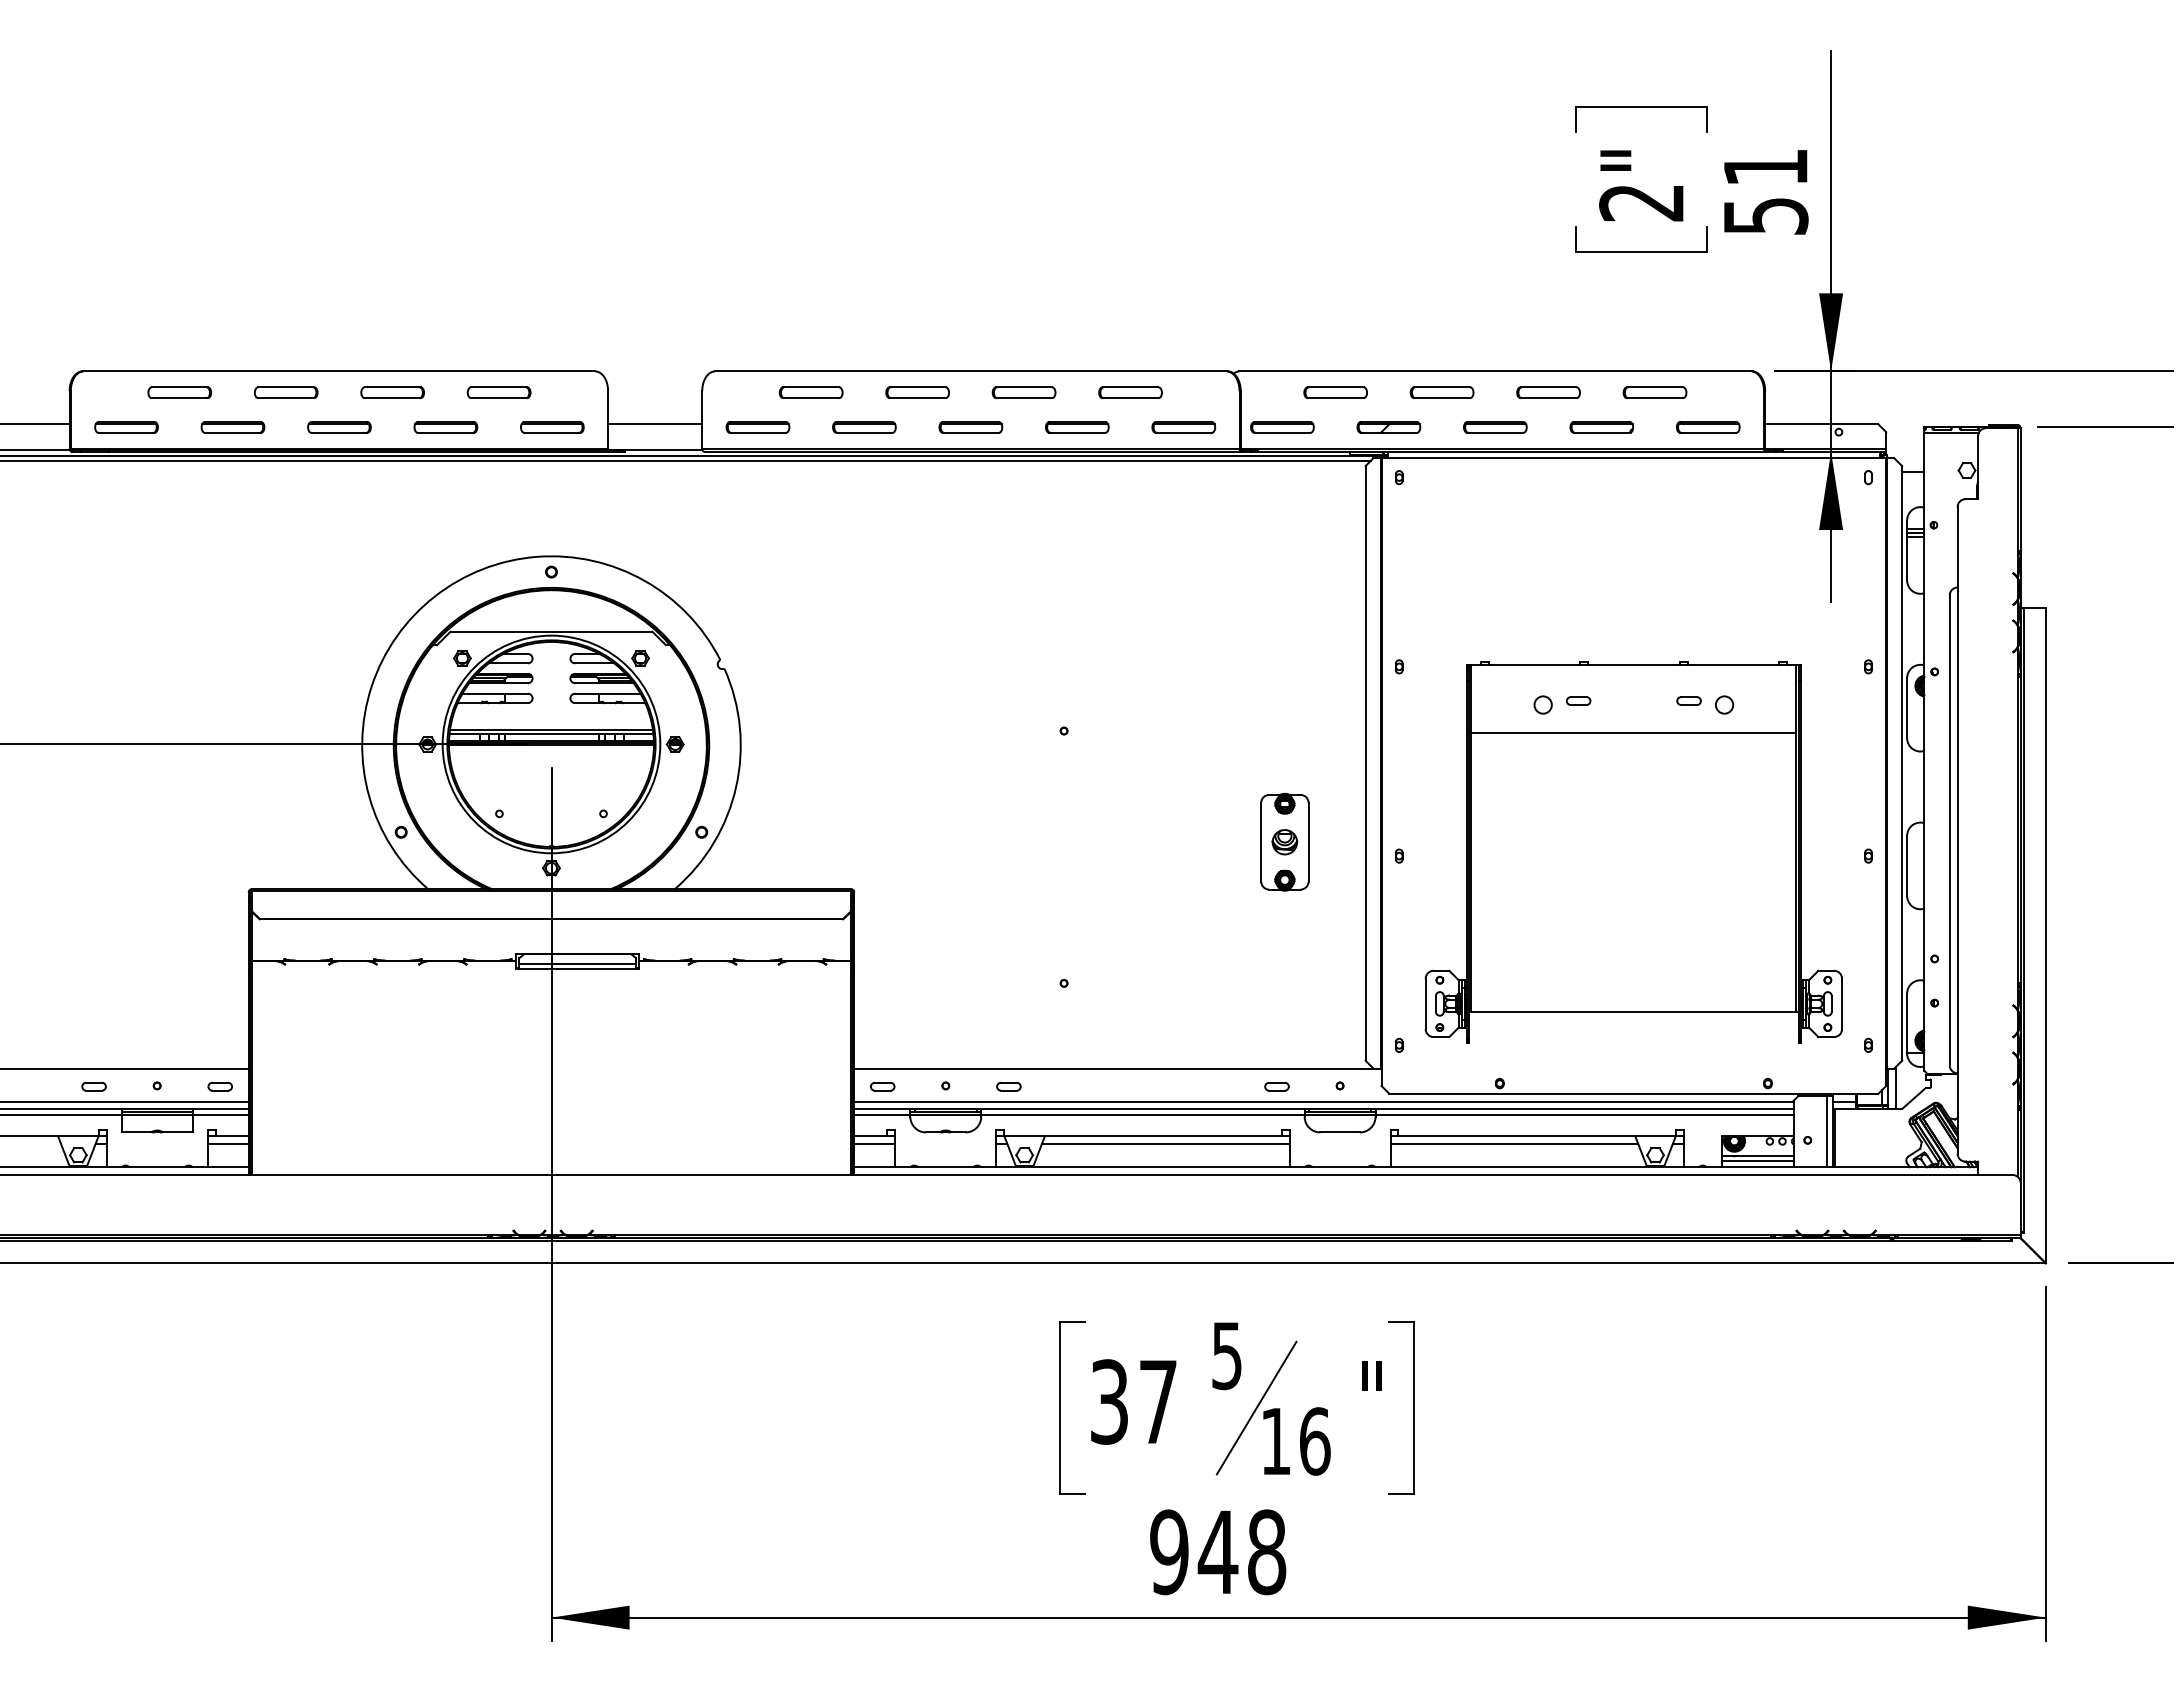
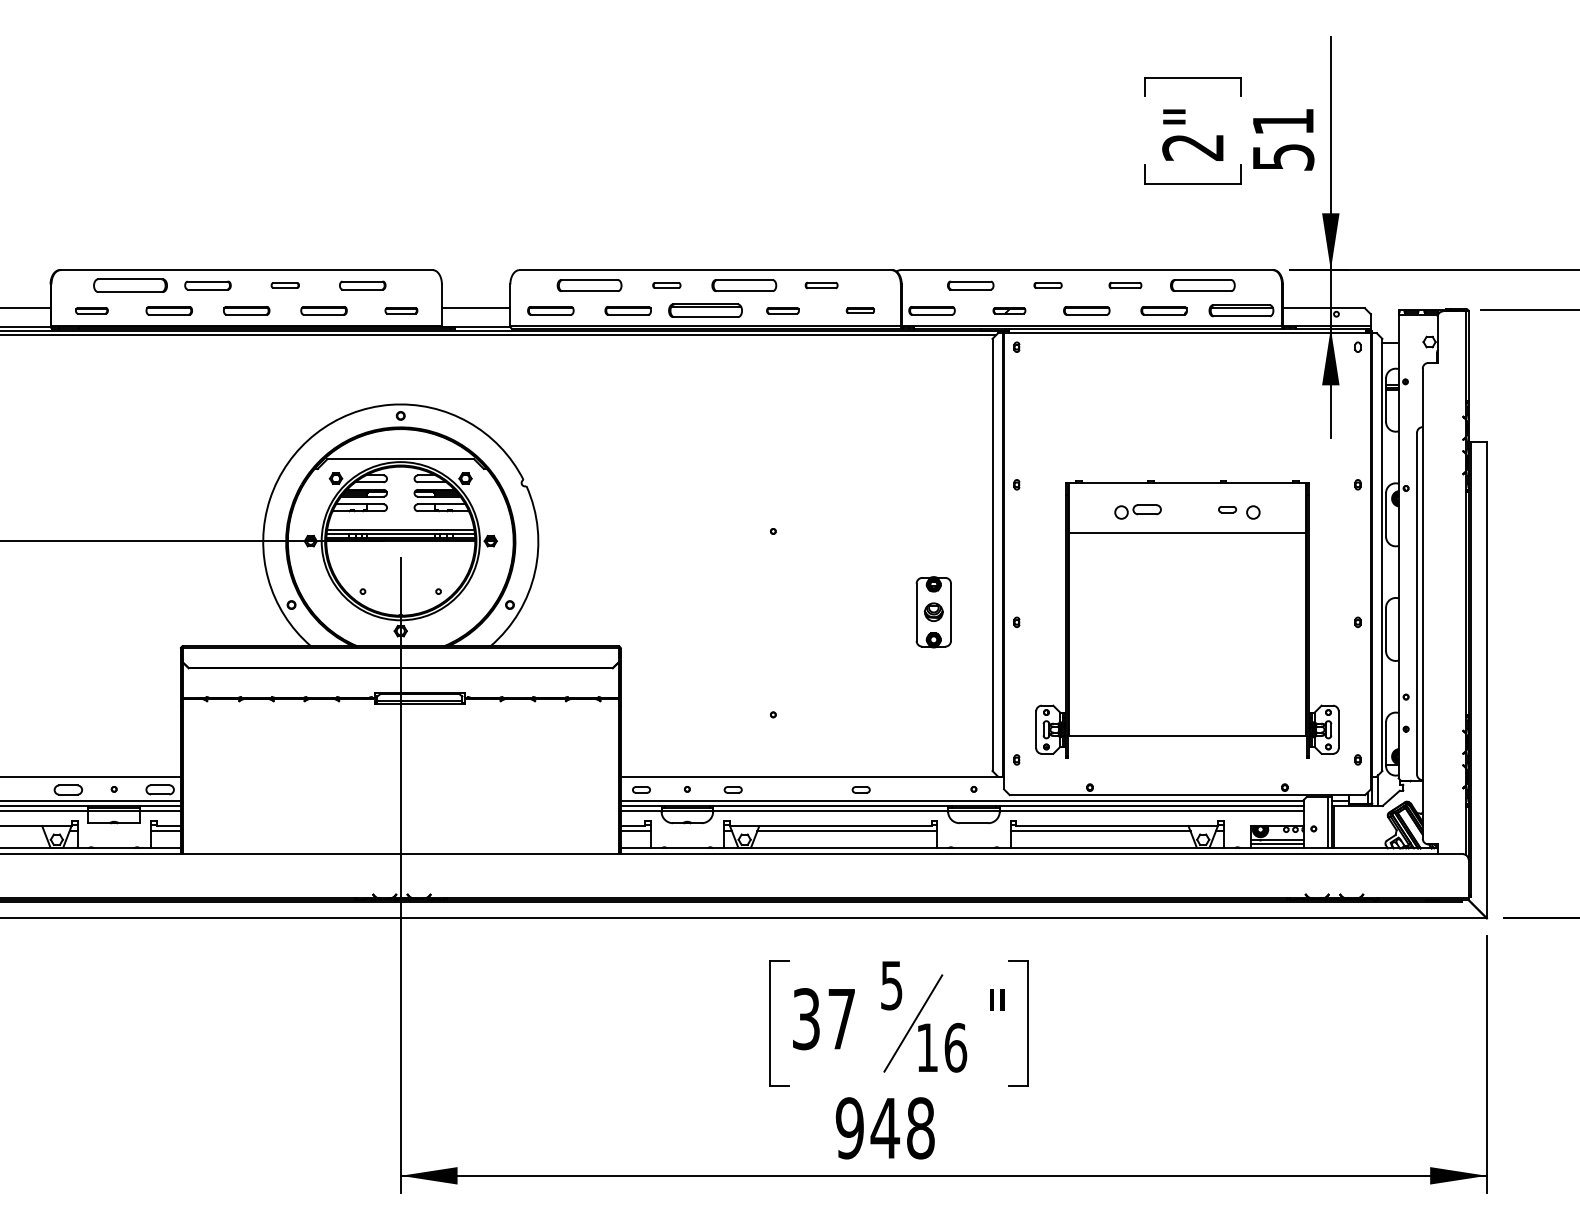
part: (179, 392) -> (130, 285), size x1.6
part: (392, 392) -> (285, 285), size x0.6
part: (810, 392) -> (589, 285), size x1.4
part: (917, 392) -> (666, 285), size x0.6
part: (1023, 392) -> (743, 285), size x1.4
part: (1130, 392) -> (821, 285), size x0.7
part: (1441, 392) -> (1047, 285), size x0.6
part: (1548, 392) -> (1125, 285), size x0.7
part: (1654, 392) -> (1202, 285), size x1.4
part: (126, 427) -> (91, 310), size x0.7
part: (552, 427) -> (401, 310), size x0.7
part: (970, 427) -> (705, 310), size x1.6
part: (1077, 427) -> (783, 310), size x0.7
part: (1183, 427) -> (860, 310), size x0.6
part: (1388, 427) -> (1009, 310), size x0.7
part: (1708, 427) -> (1241, 310), size x1.4
part: (1578, 700) -> (1147, 509), size x1.6
part: (93, 1086) -> (67, 789), size x1.6
part: (219, 1086) -> (159, 789), size x1.6
part: (1276, 1086) -> (860, 789), moved

